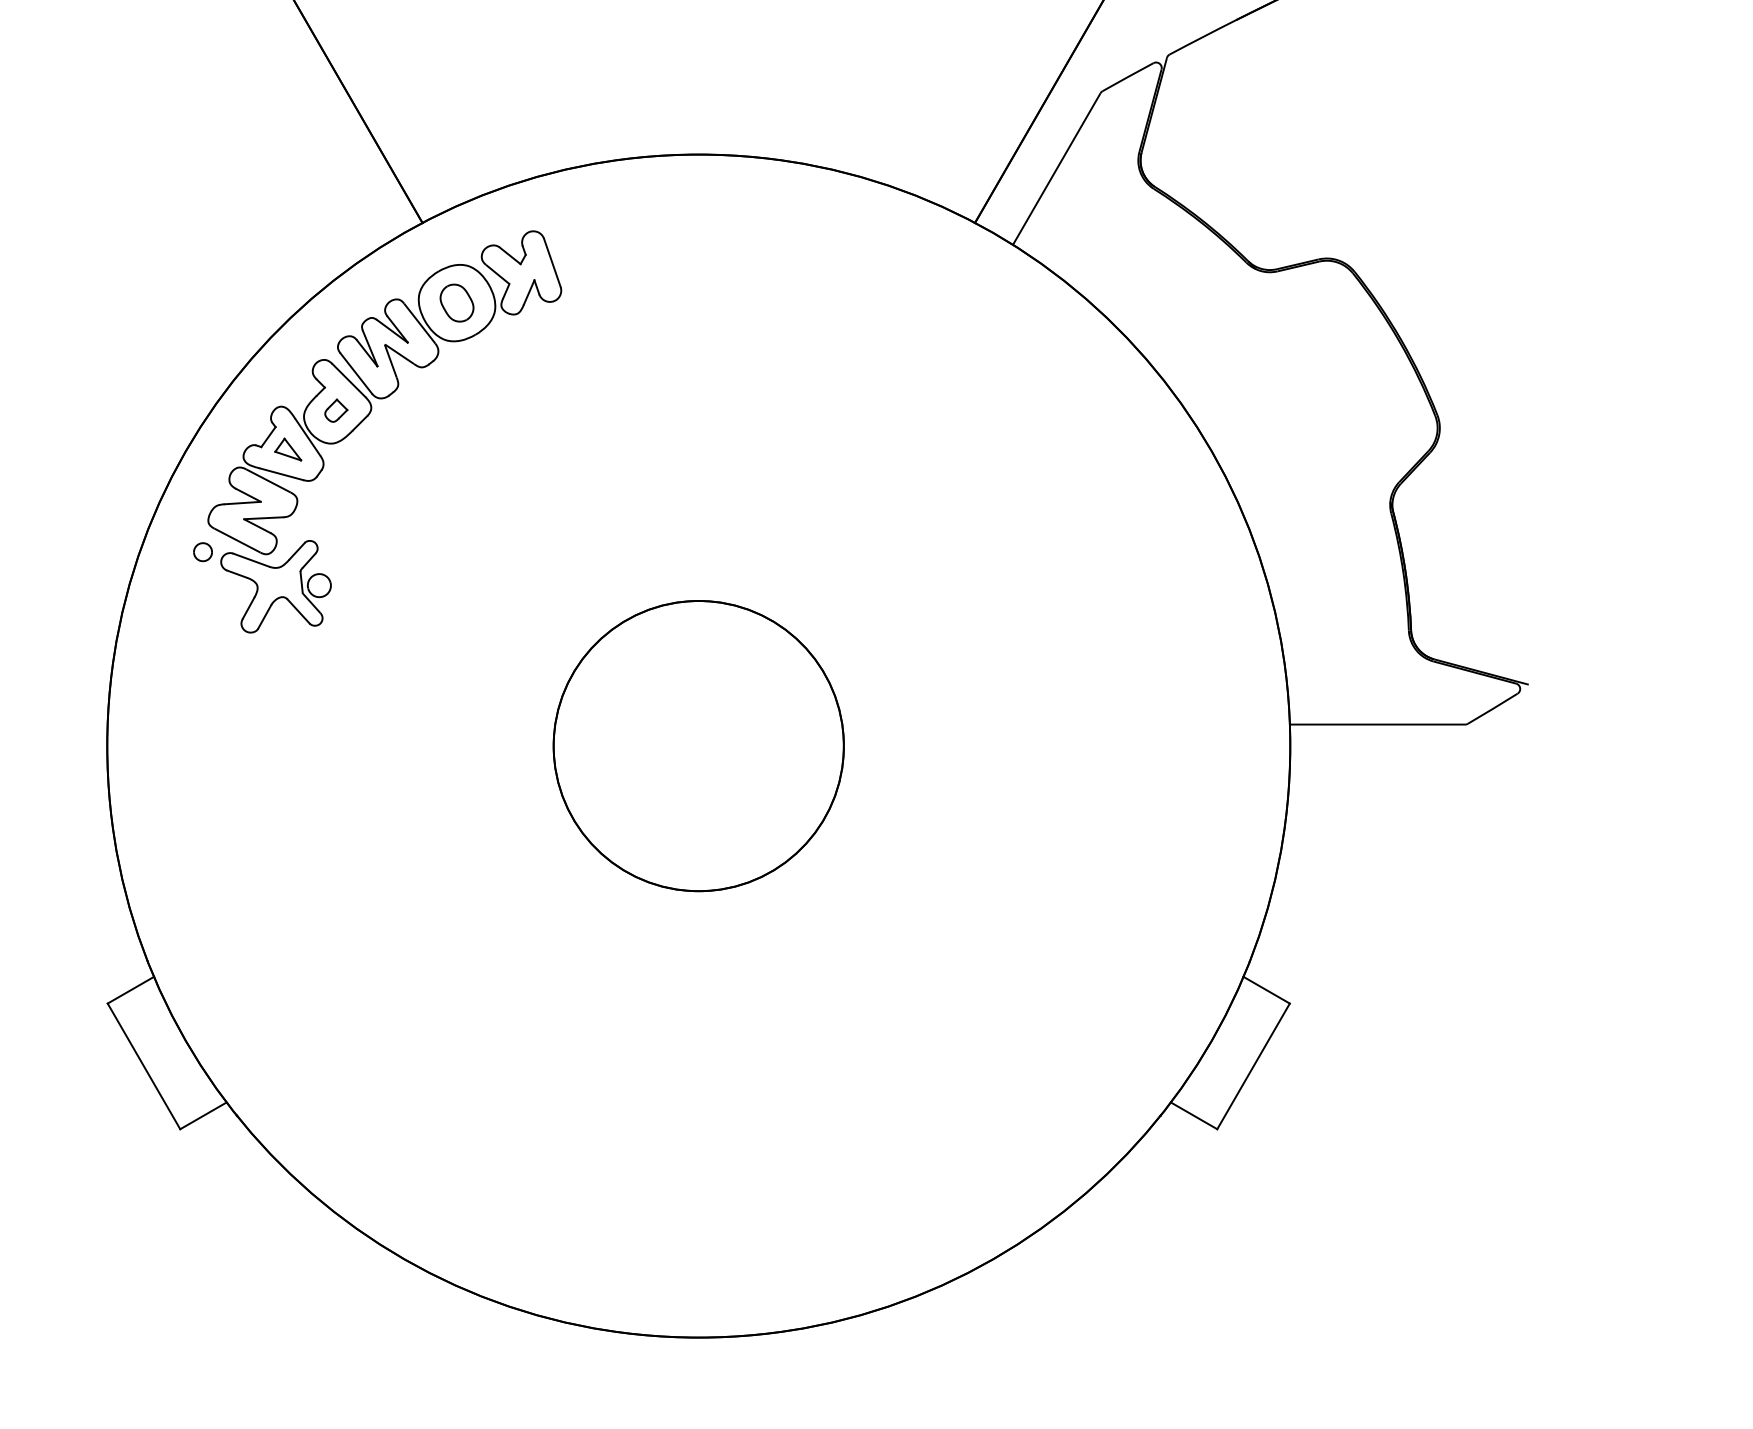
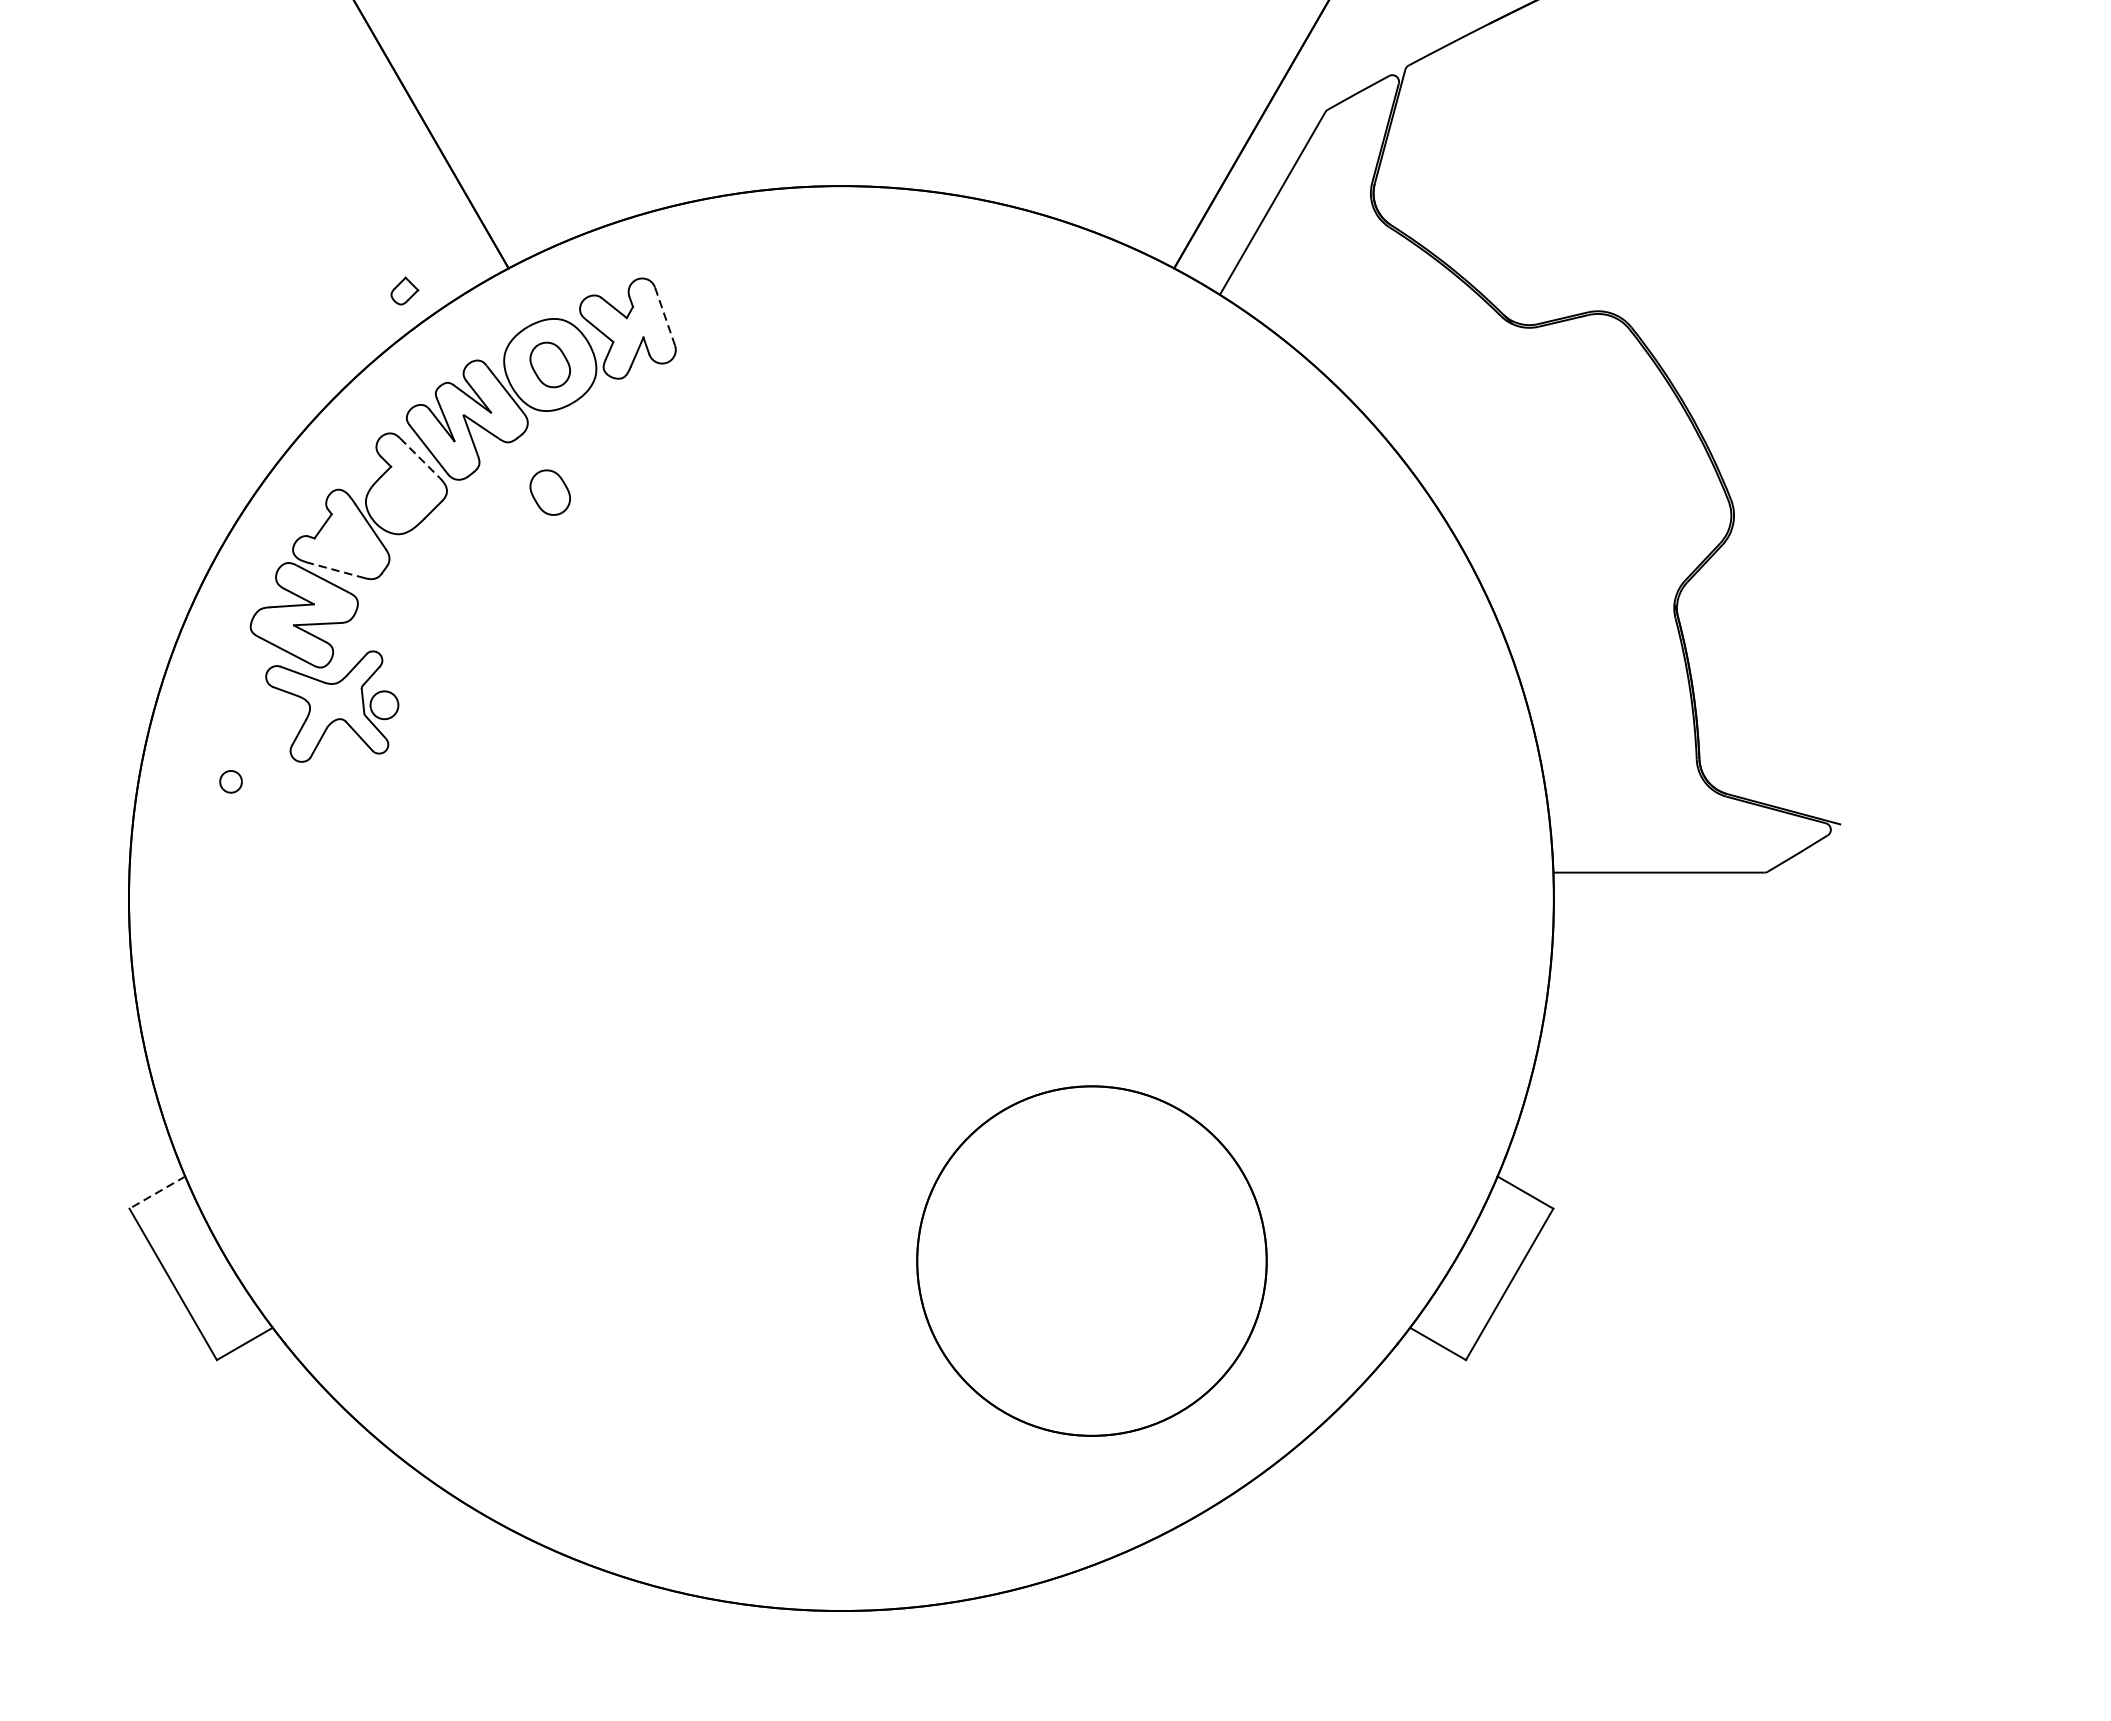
line: (552, 263) -> (665, 317), solid -> dashed
line: (349, 380) -> (420, 458), solid -> dashed
part: (456, 408) -> (549, 491), added
part: (336, 410) -> (405, 290), moved
part: (288, 449) -> (347, 541), removed
line: (281, 474) -> (338, 571), solid -> dashed
part: (202, 552) -> (230, 782), moved
circle: (698, 746) -> (1091, 1261), moved
line: (130, 990) -> (156, 1192), solid -> dashed

